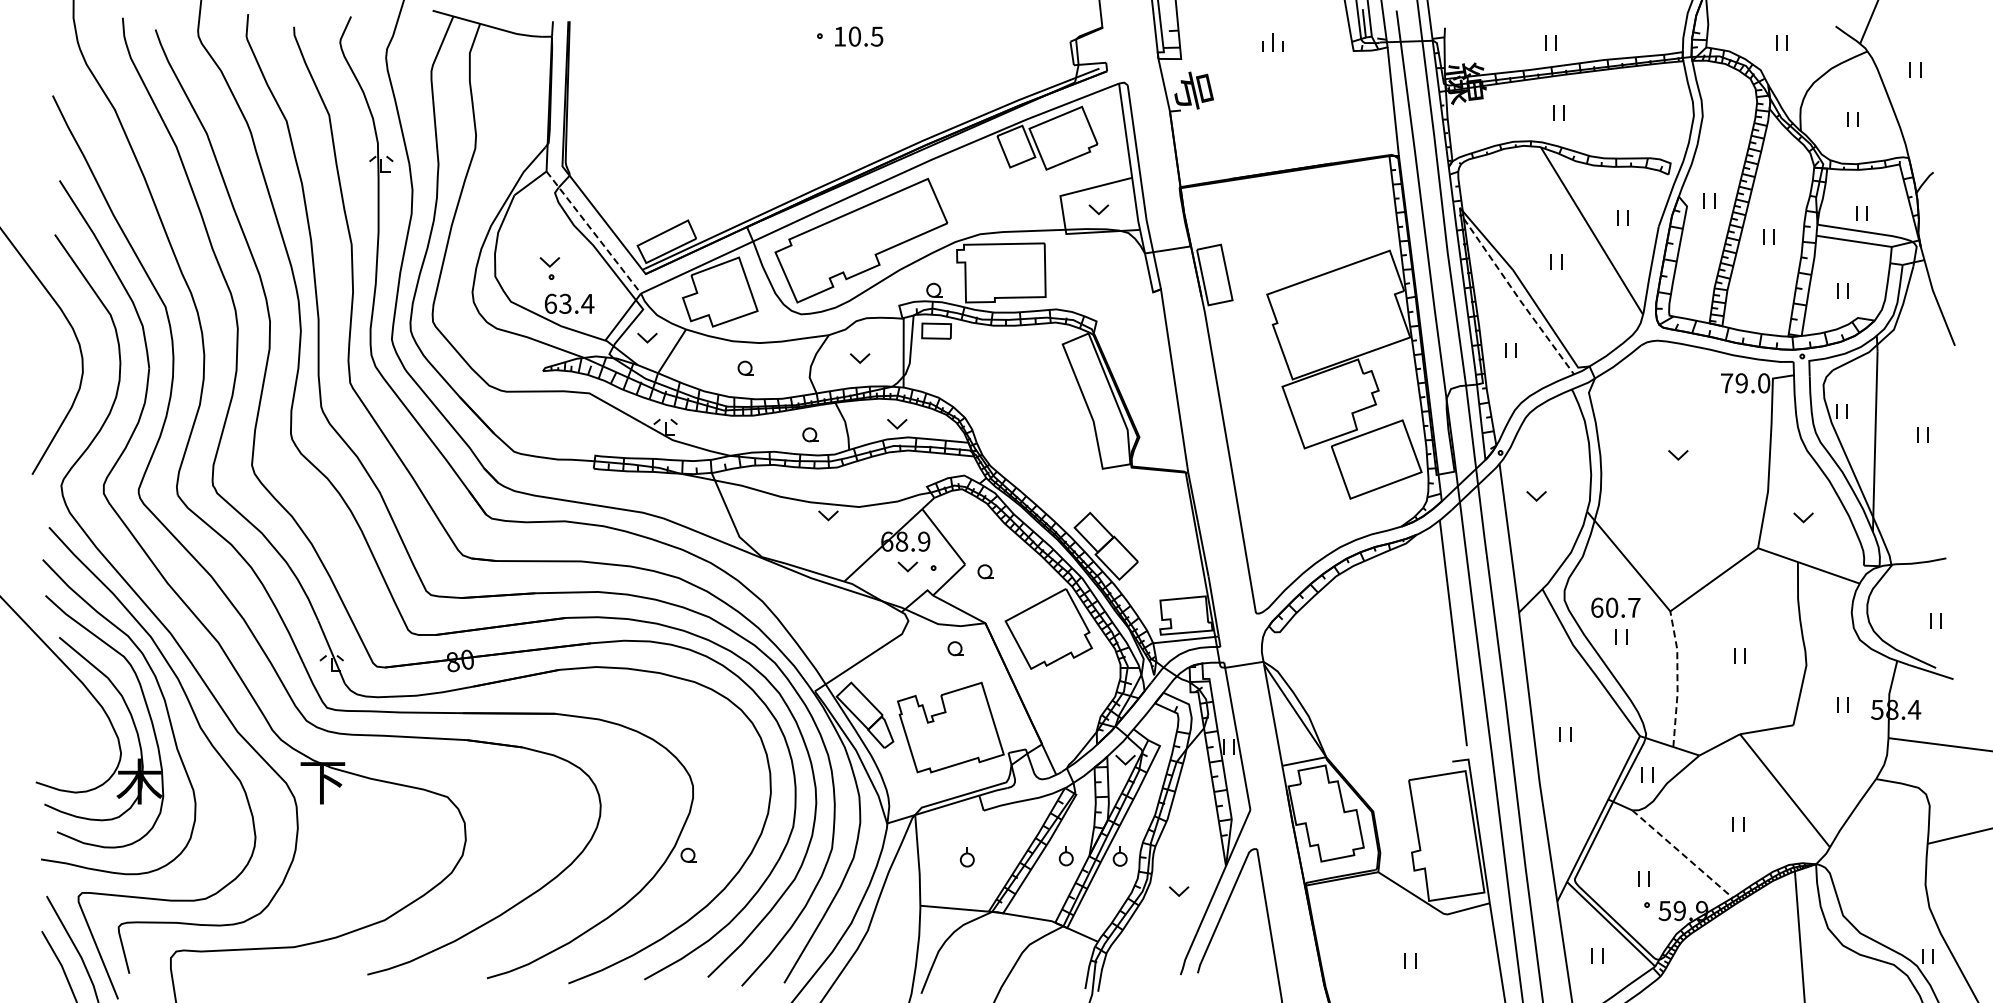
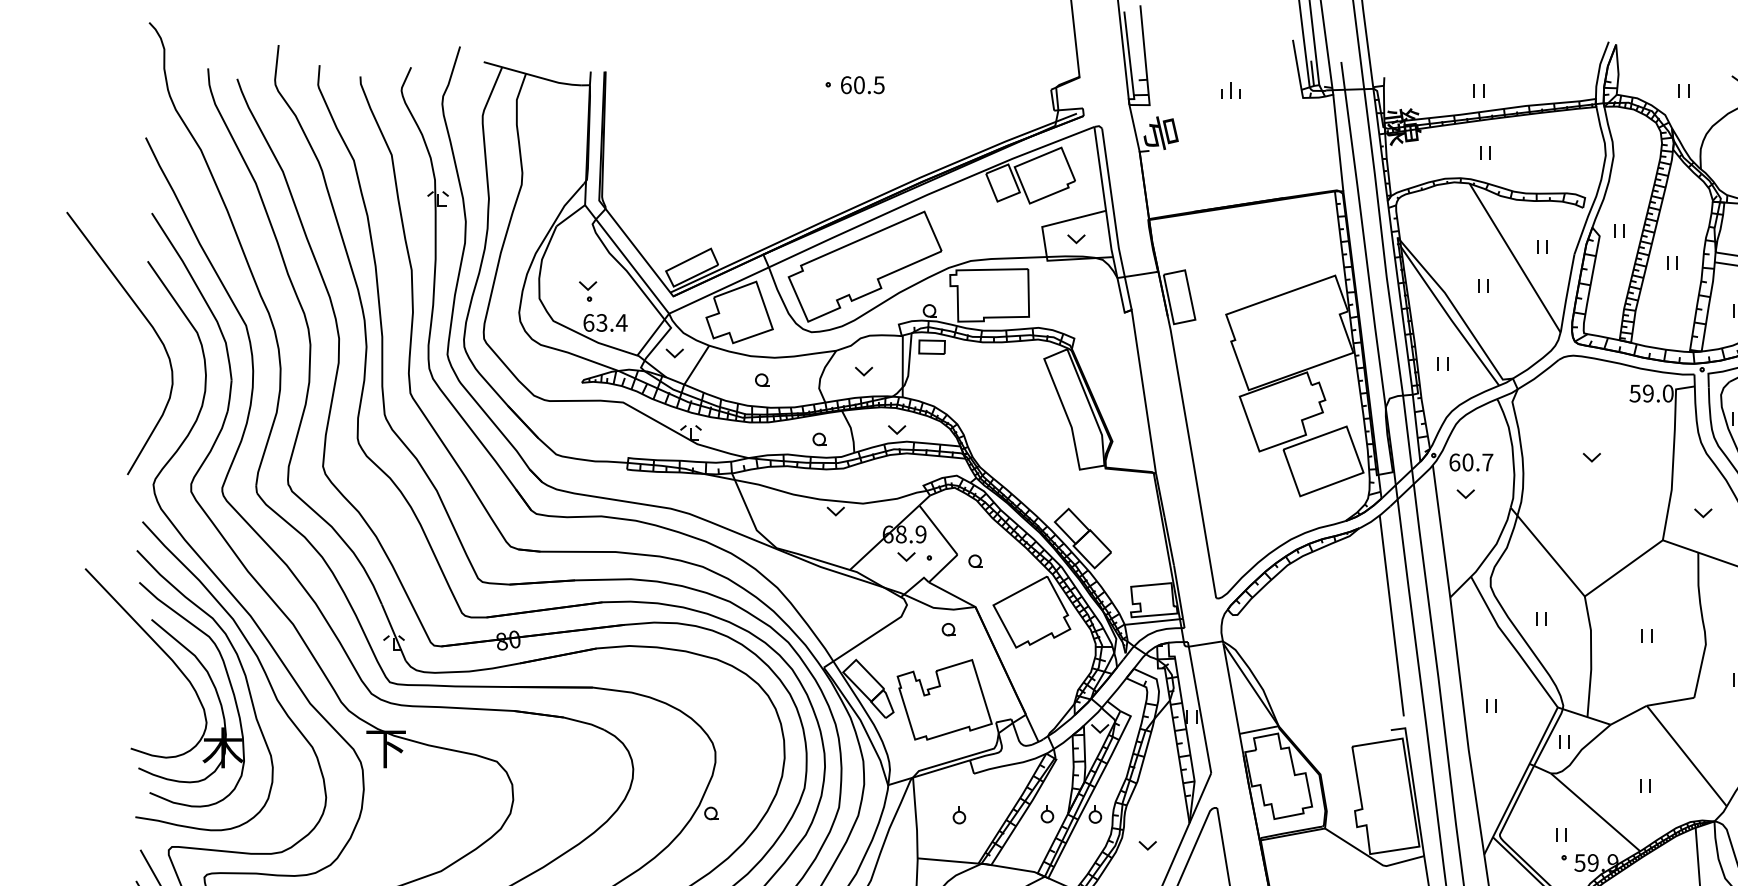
text: (840, 36) -> (846, 85), 10.5 -> 60.5
line: (593, 232) -> (626, 259), dashed -> solid
line: (1518, 298) -> (1449, 318), dashed -> solid
text: (1726, 383) -> (1634, 393), 79.0 -> 59.0
text: (1615, 607) -> (1471, 462), moved
line: (1677, 678) -> (1591, 656), dashed -> solid
line: (1682, 854) -> (1595, 812), dashed -> solid

